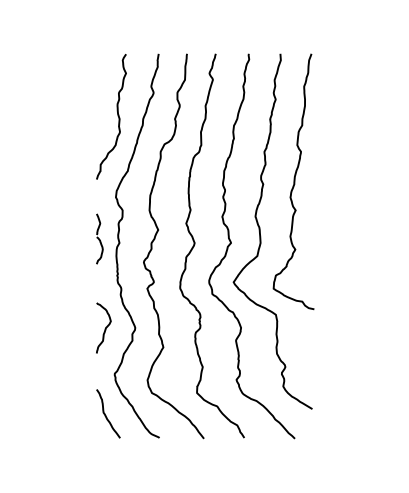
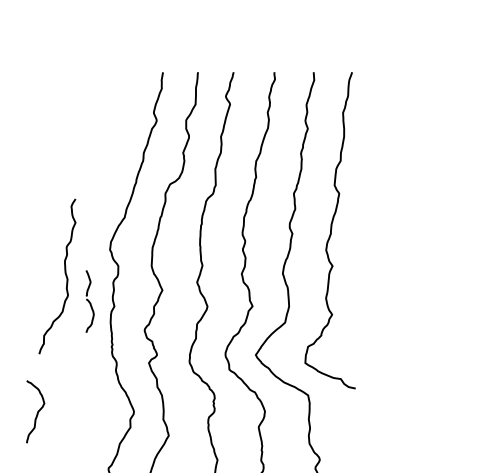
curve: (117, 116) -> (64, 276), moved
curve: (104, 328) -> (36, 412), moved

